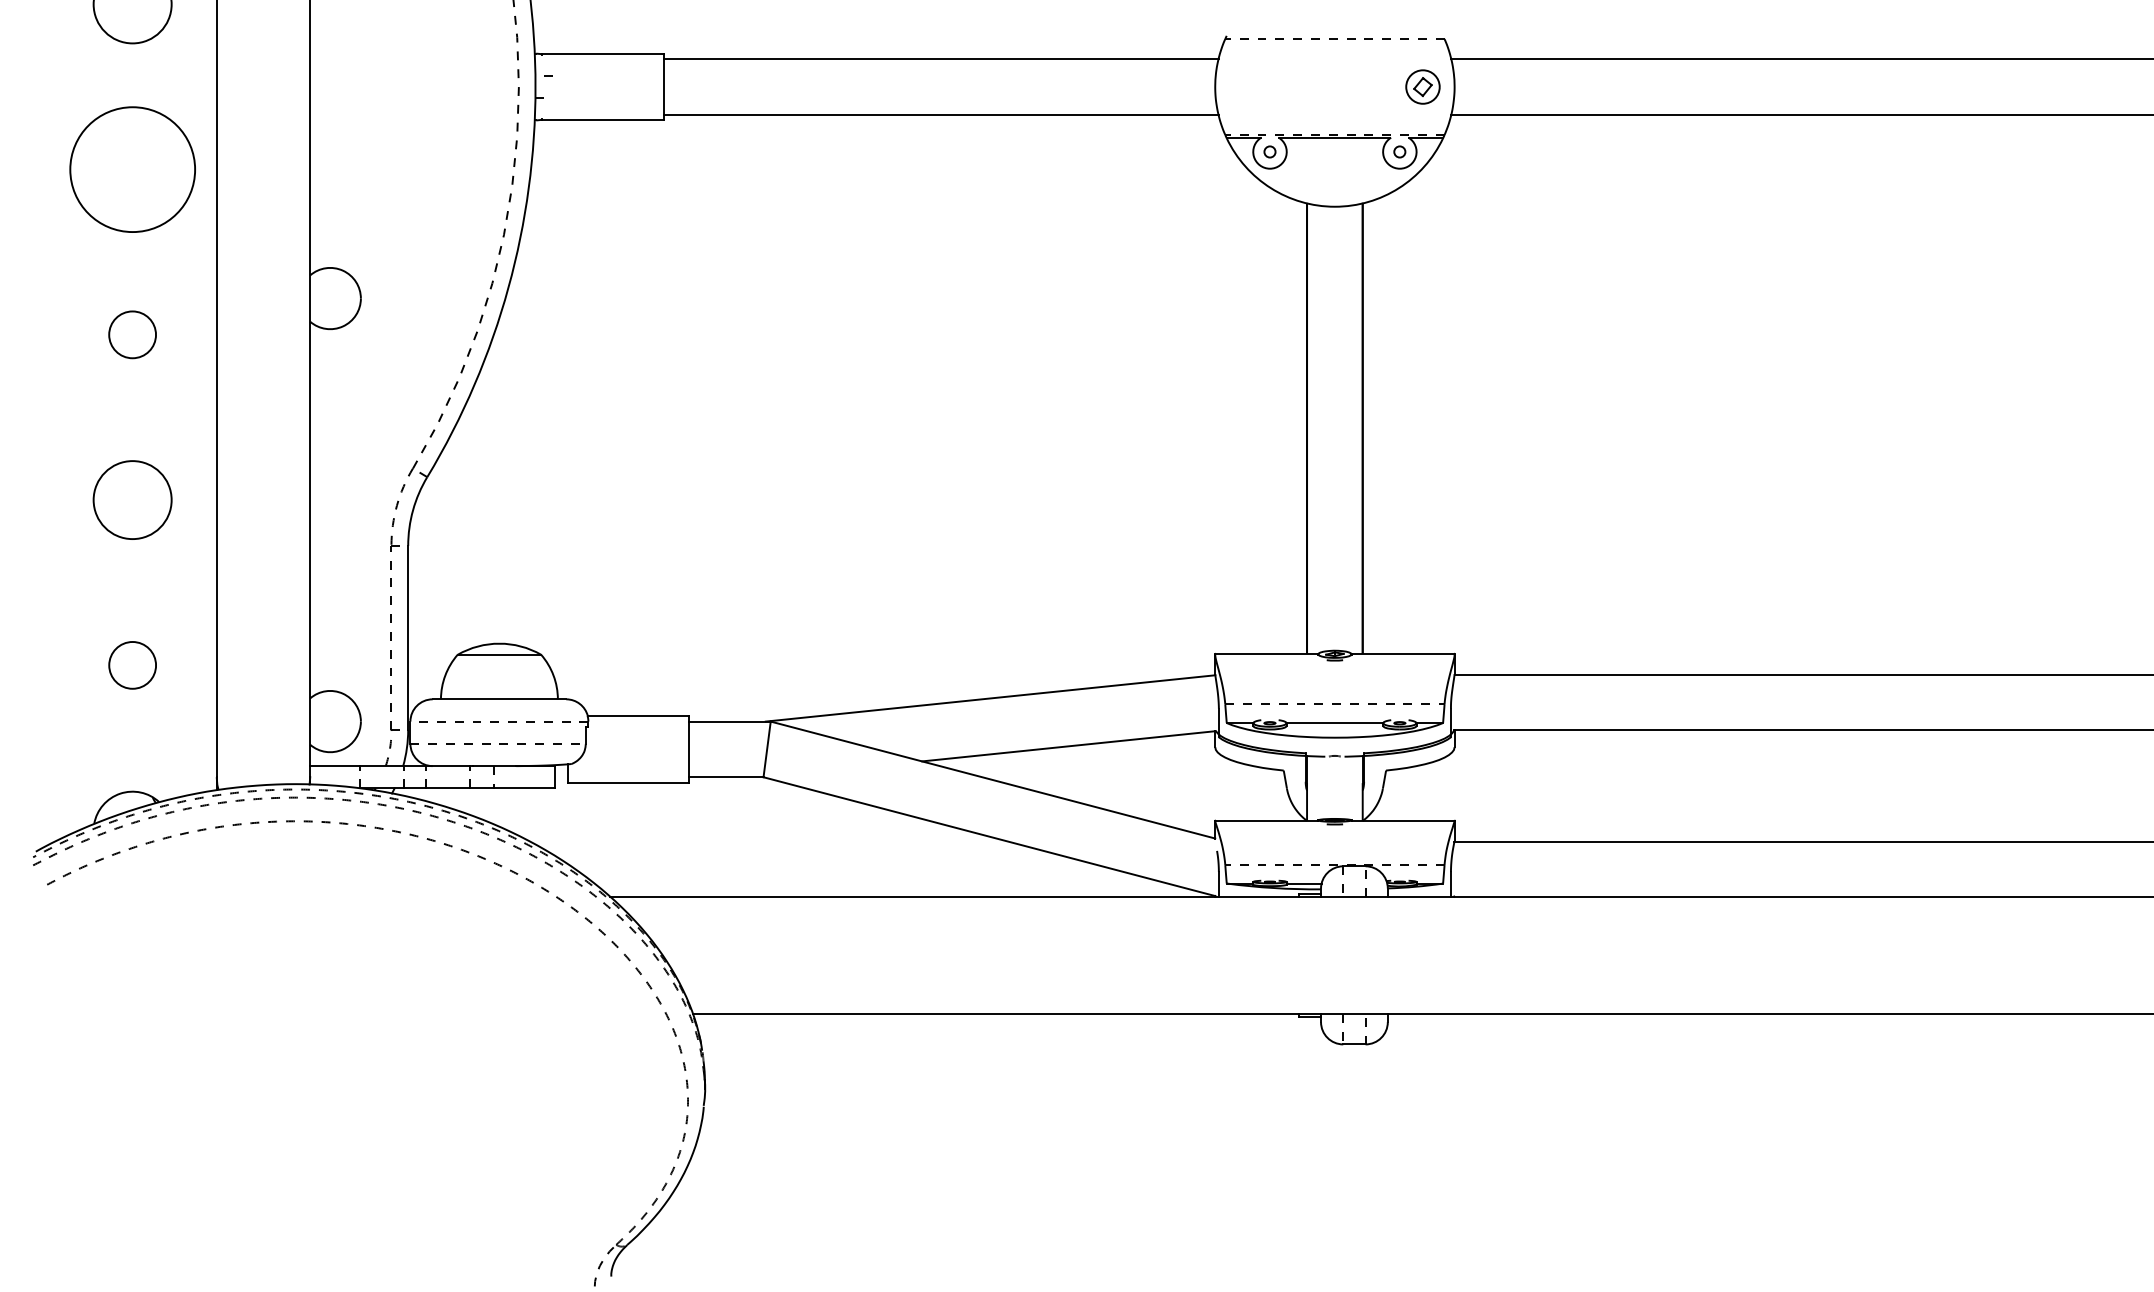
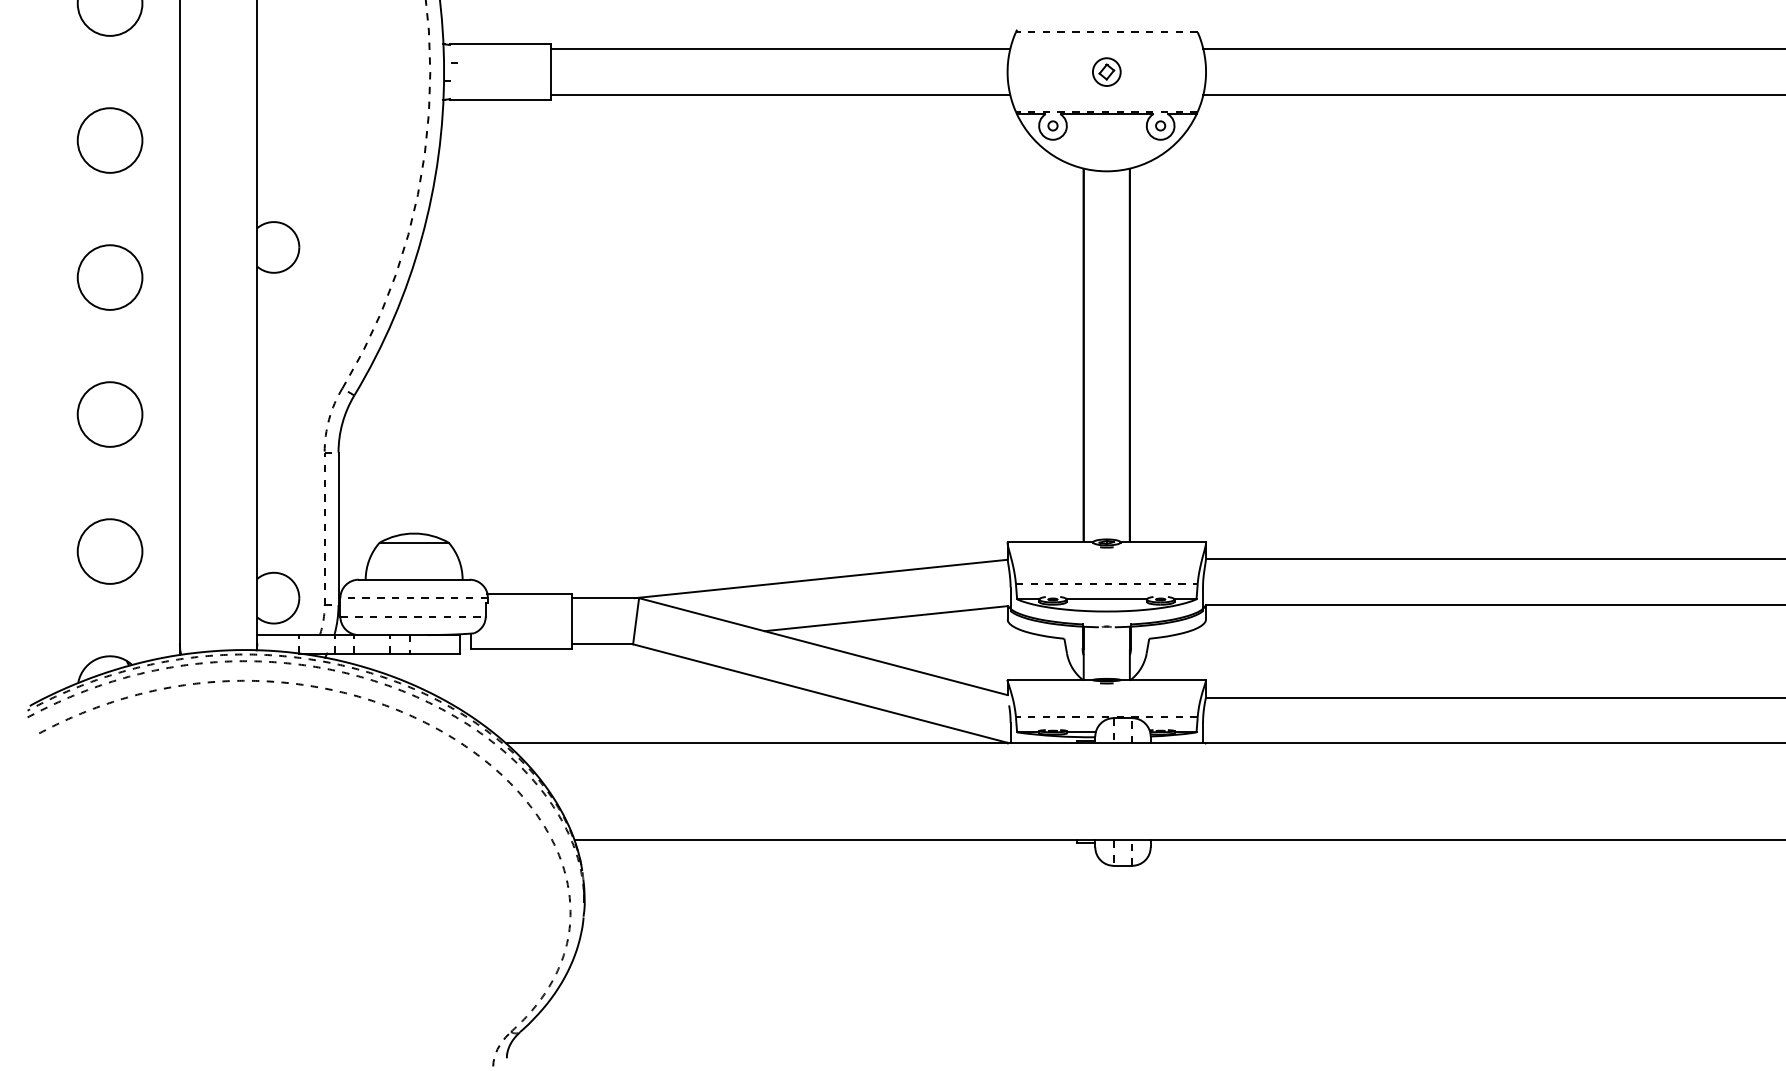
part: (1422, 86) -> (1106, 71), moved
circle: (131, 169) -> (109, 140), size x0.62
circle: (131, 334) -> (109, 277), size x1.67
circle: (131, 665) -> (109, 551), size x1.67

